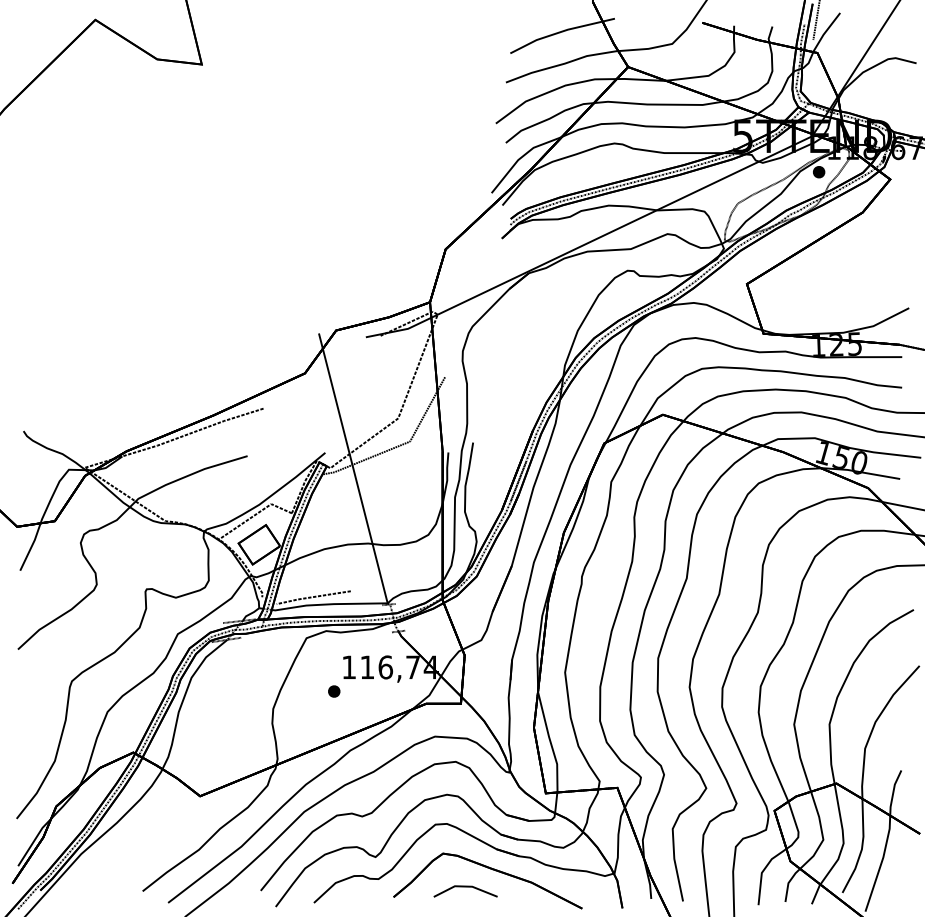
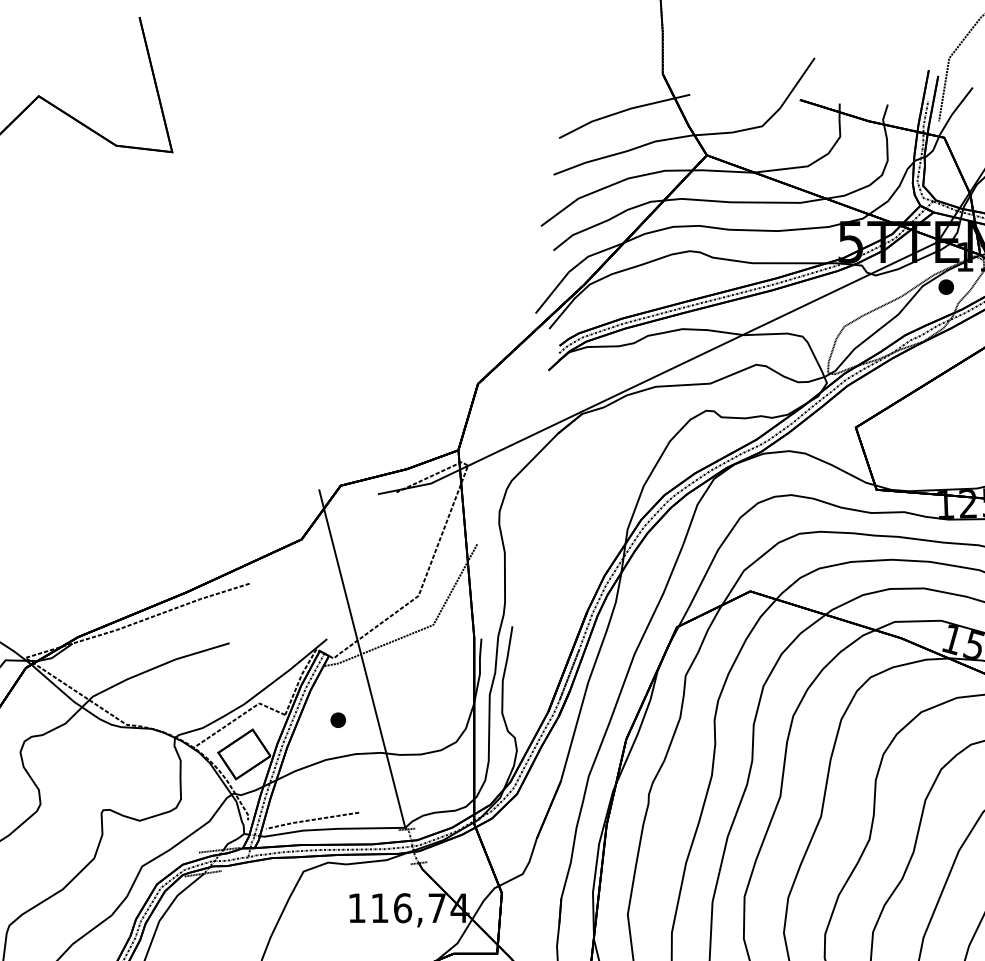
part: (334, 691) -> (338, 720), moved

